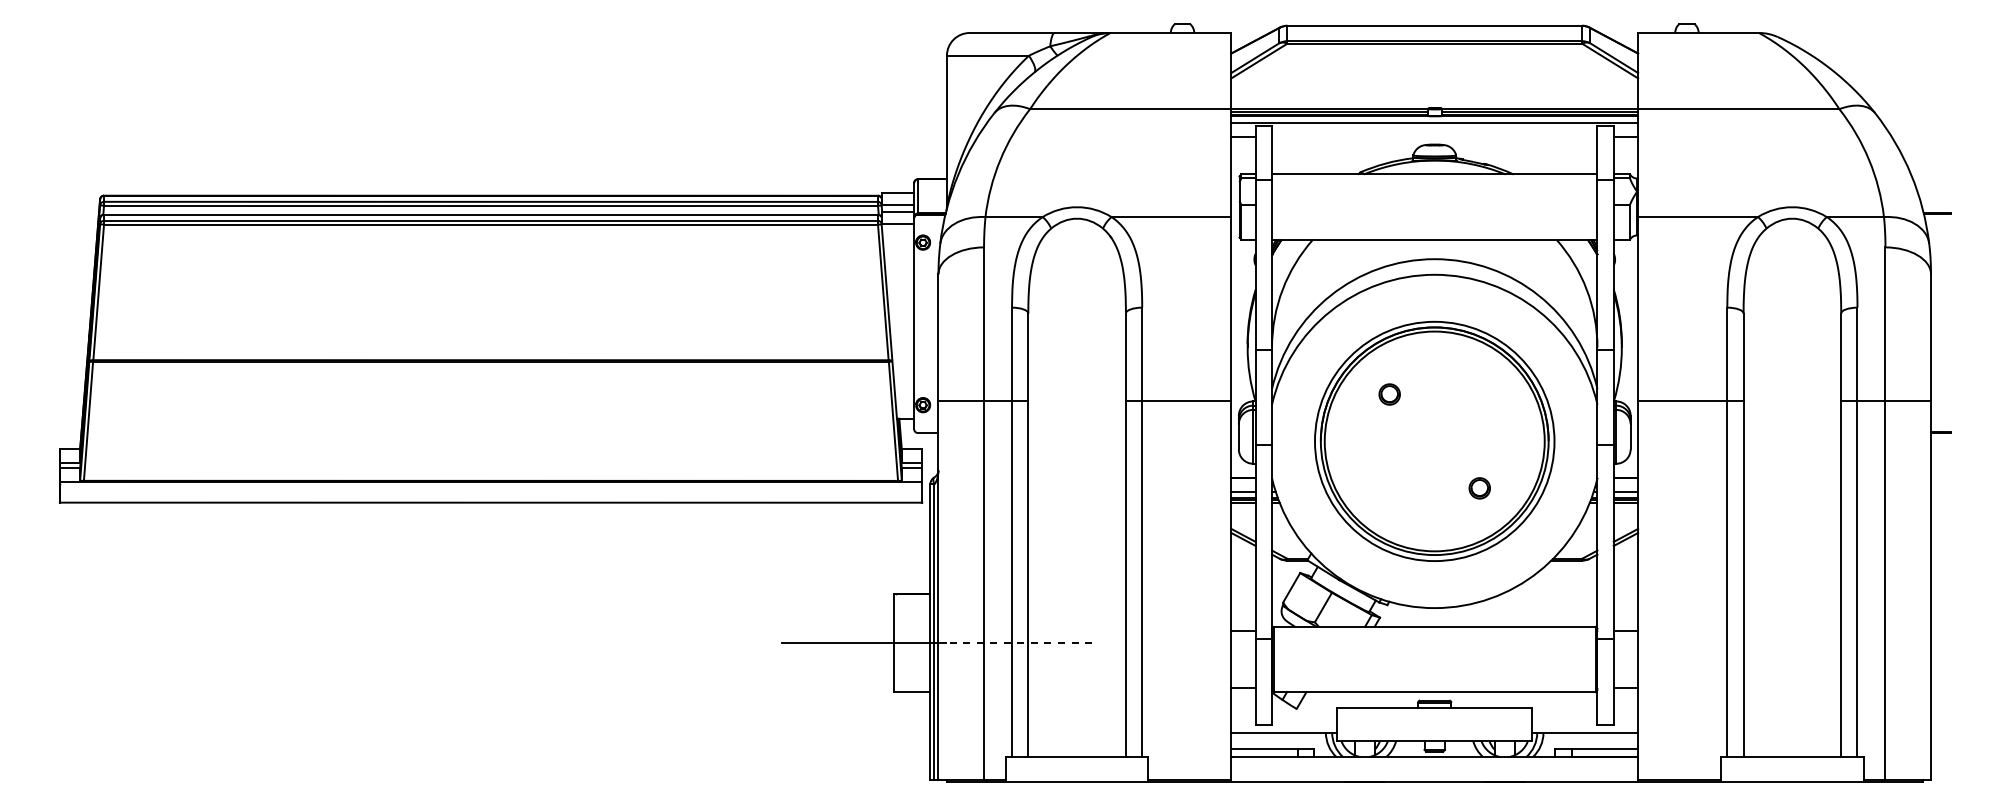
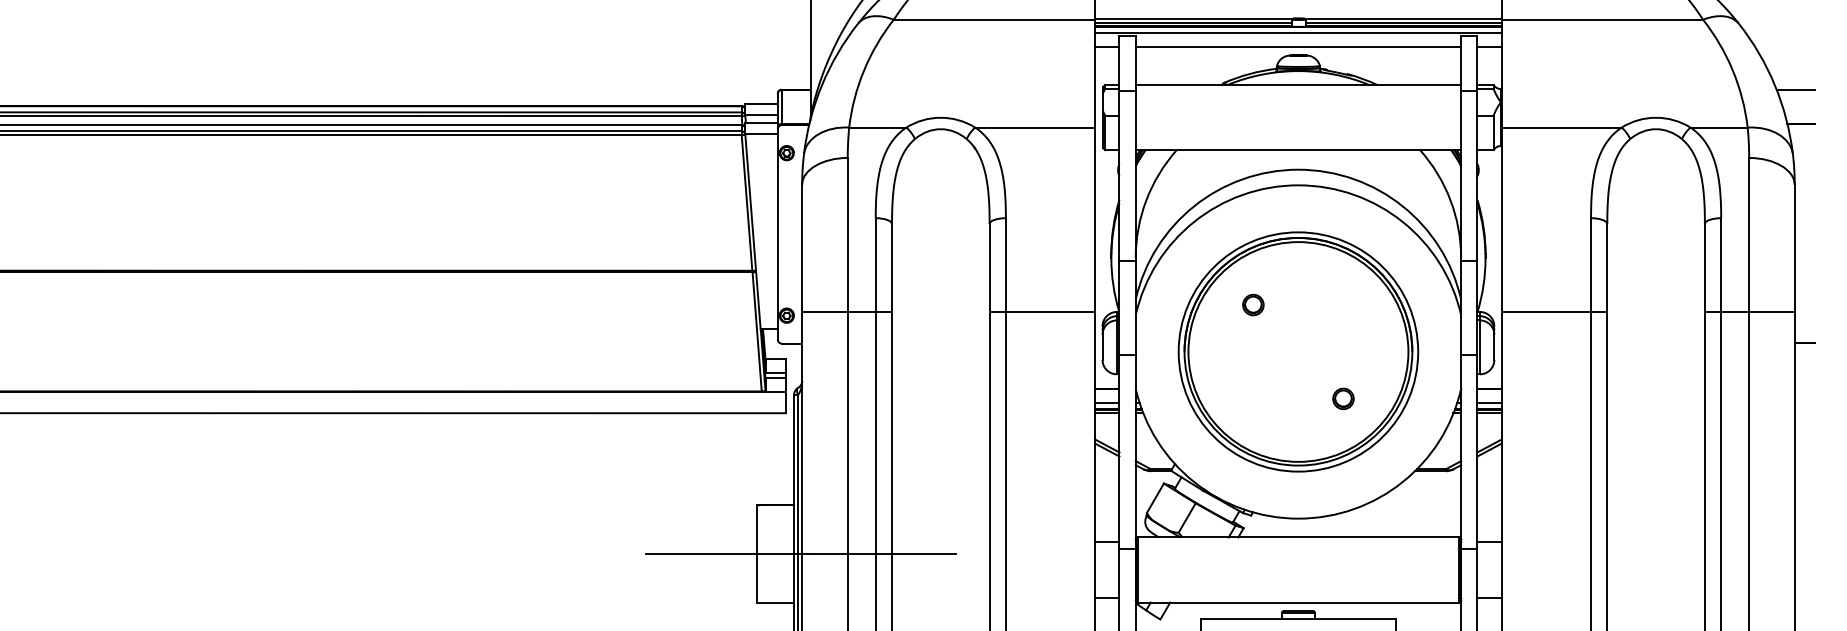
line: (1434, 136) -> (1298, 47), added
line: (1932, 179) -> (1796, 90), added
line: (1019, 643) -> (883, 554), dashed -> solid

